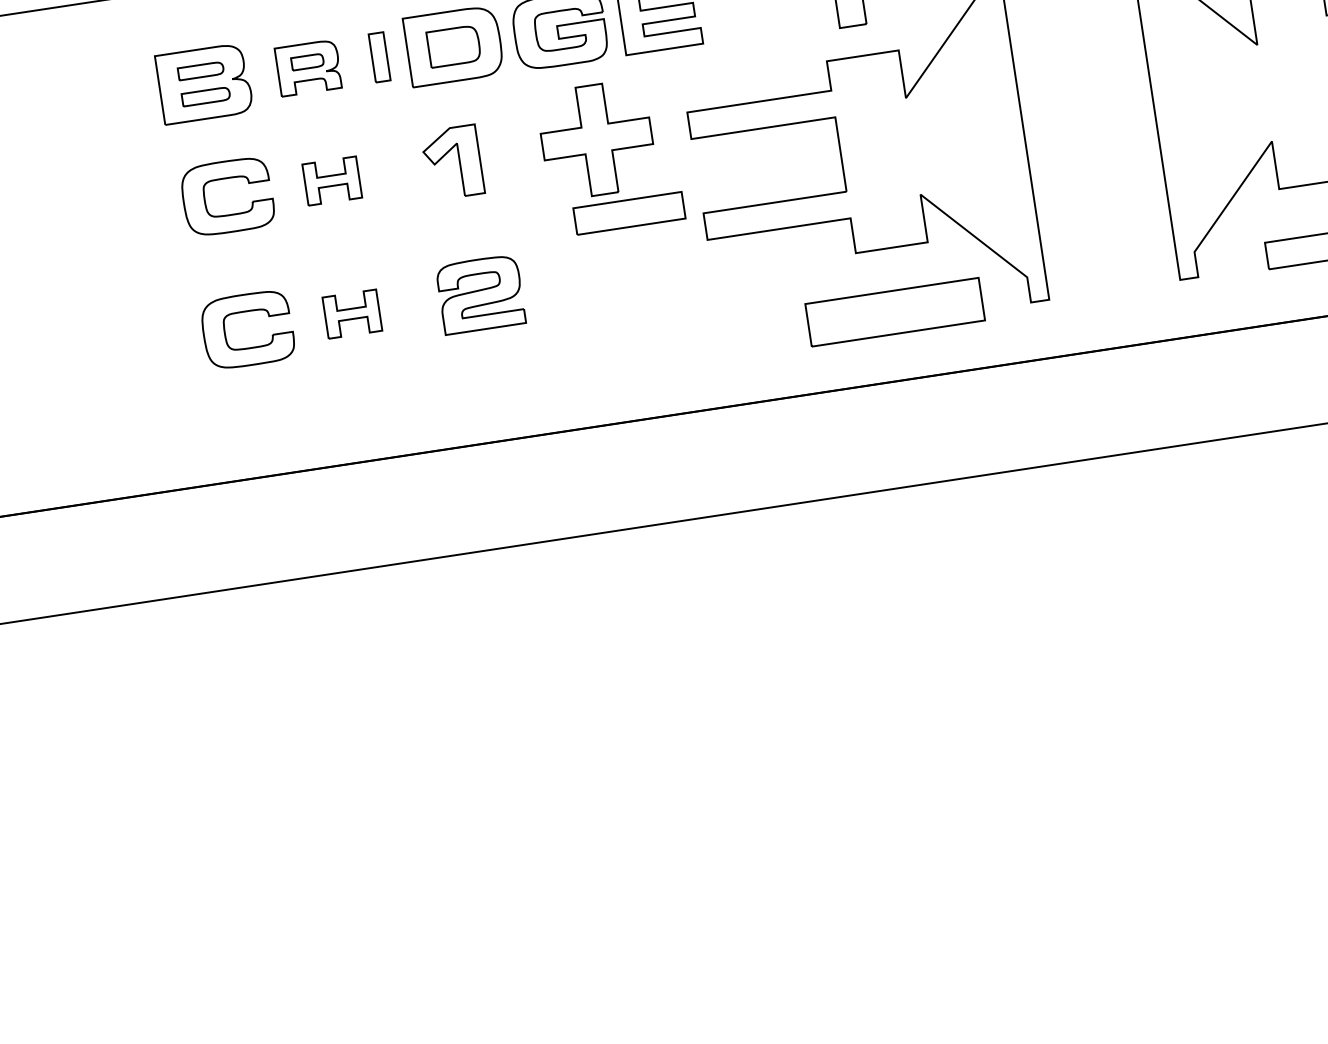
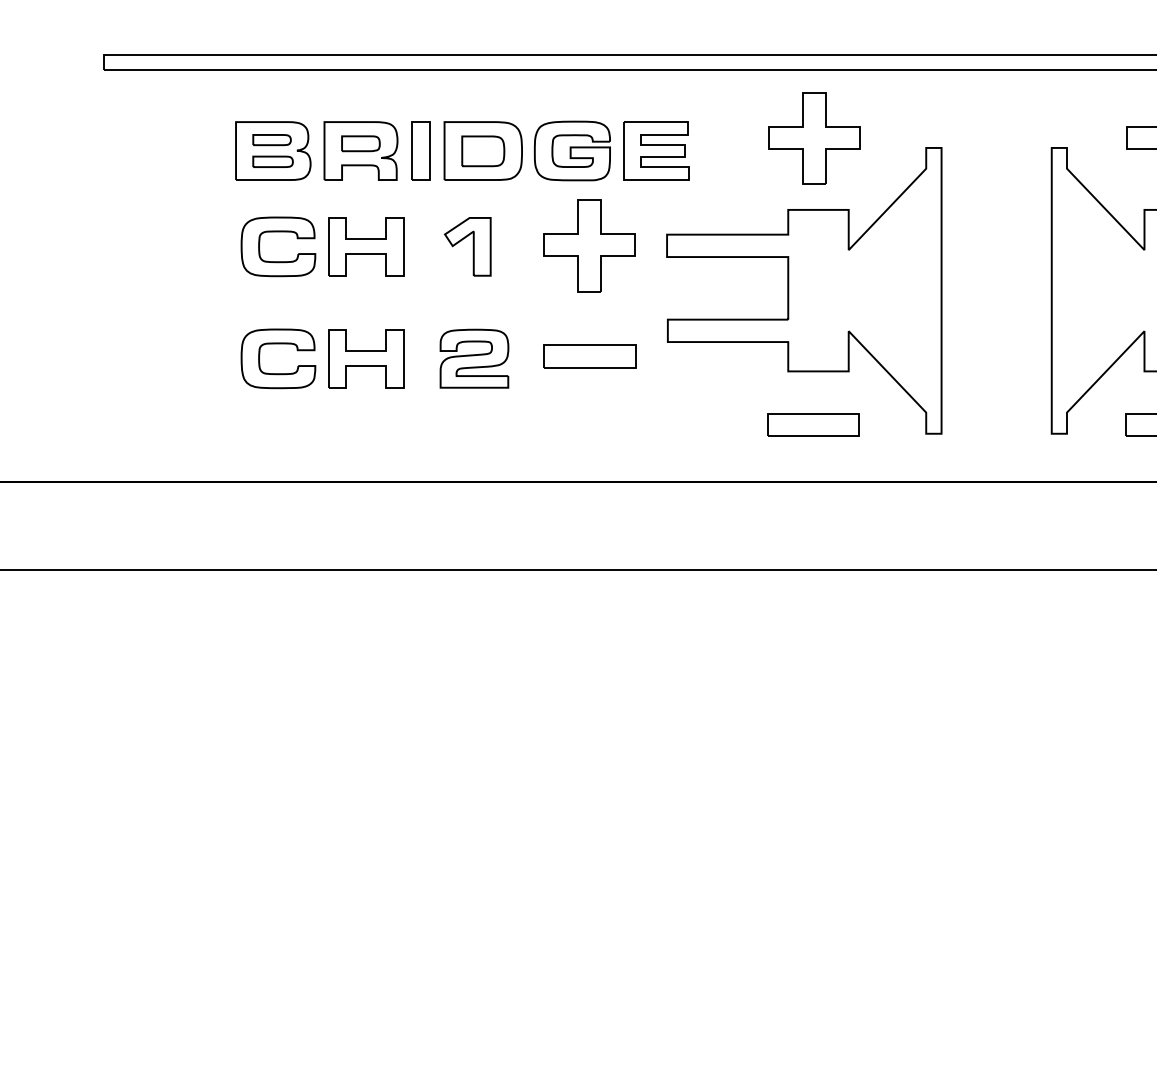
part: (379, 56) -> (420, 150), size x1.43
part: (307, 67) -> (360, 150), size x1.43
part: (332, 180) -> (366, 246), size x1.67
part: (628, 213) -> (589, 356), moved
part: (895, 311) -> (813, 424), size x0.62
part: (352, 313) -> (366, 358), size x1.67

